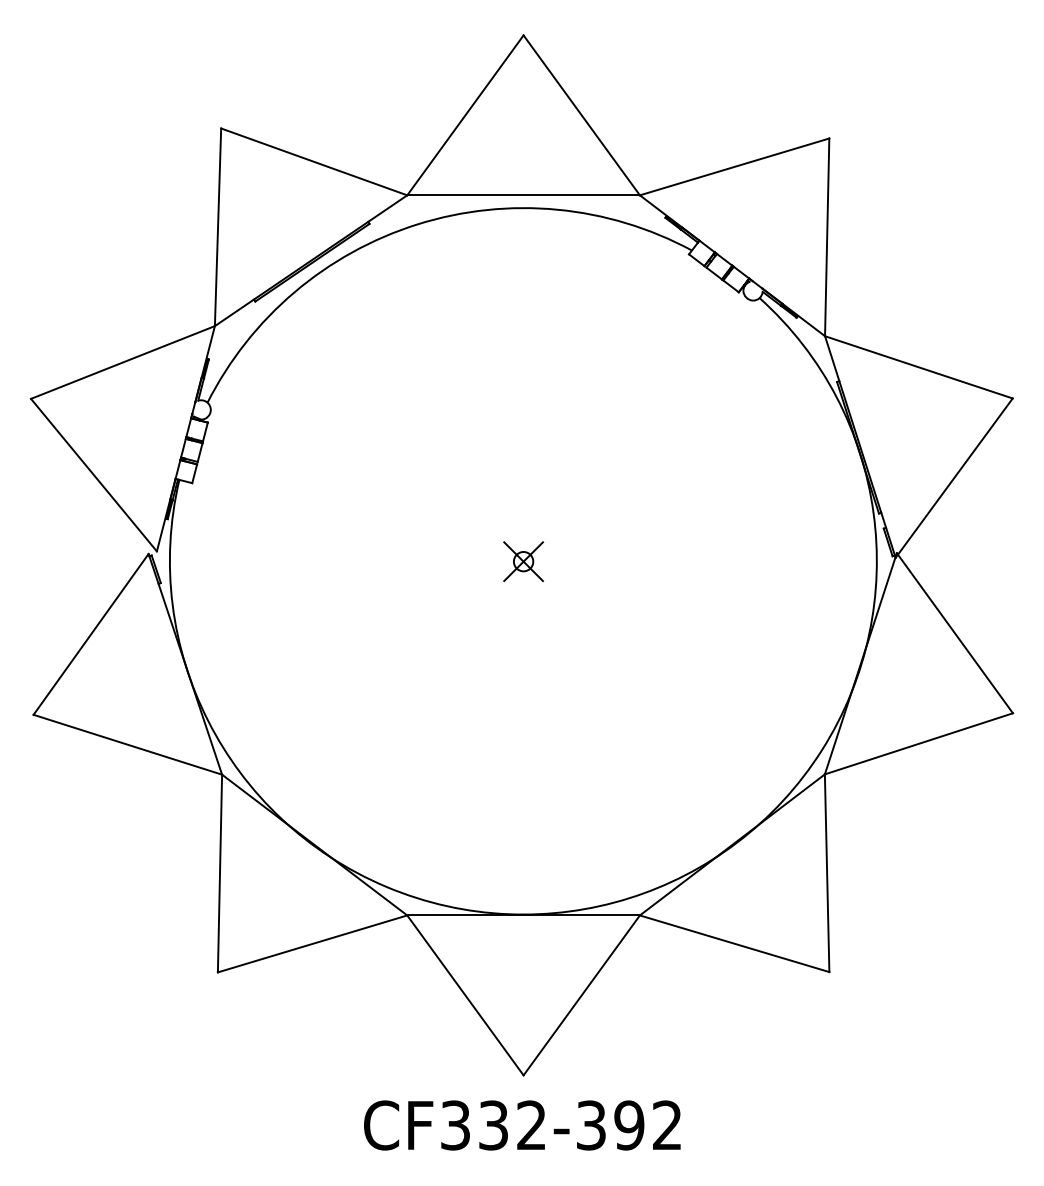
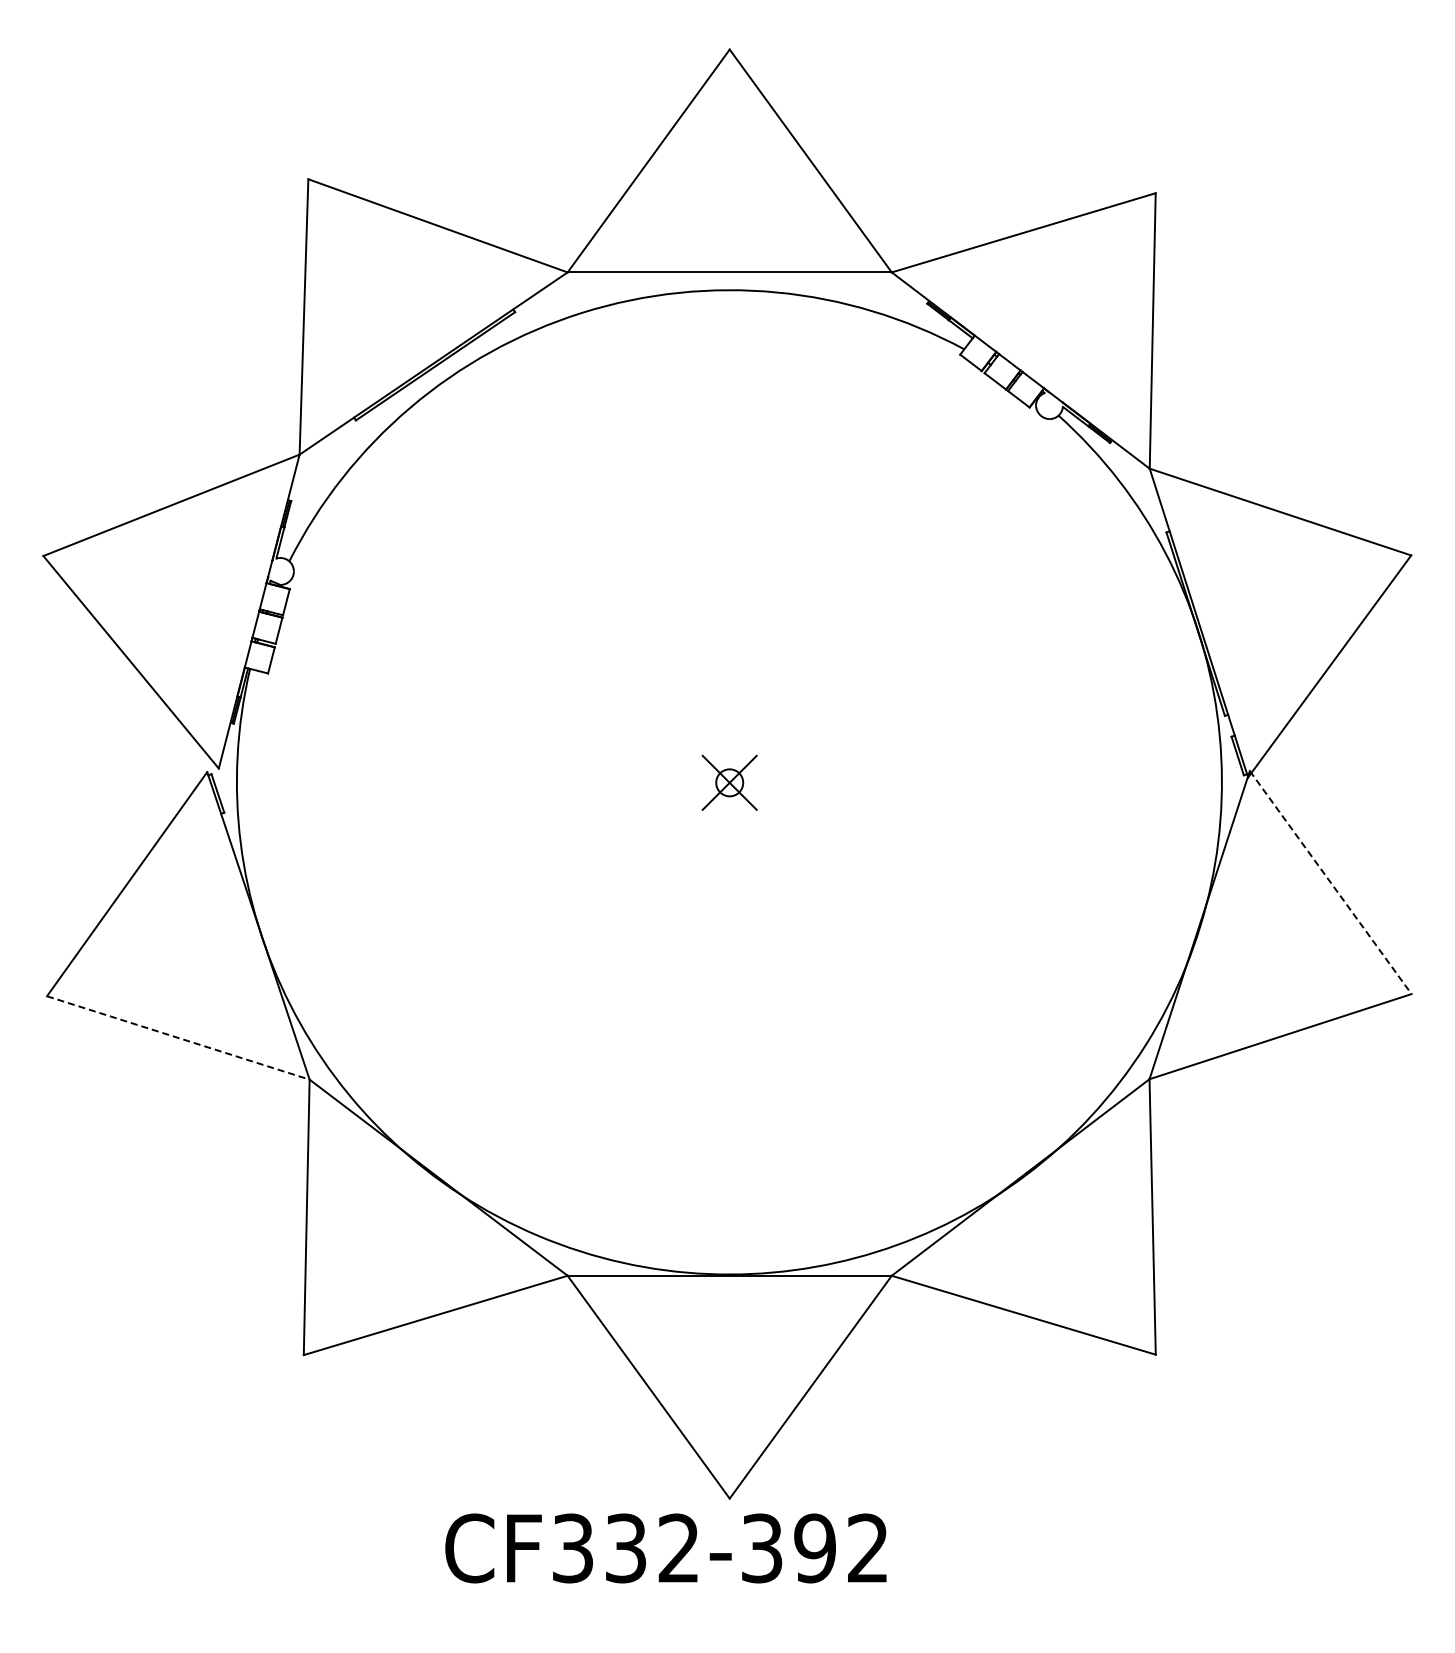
line: (954, 633) -> (1330, 882), solid -> dashed
line: (127, 744) -> (178, 1037), solid -> dashed
text: (522, 1125) -> (665, 1548), moved

